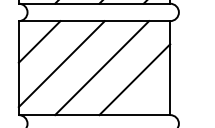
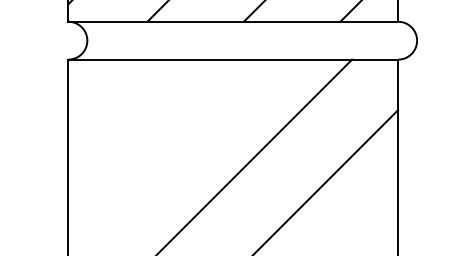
line: (39, 41) -> (113, 104), removed
line: (61, 64) -> (161, 154), removed

